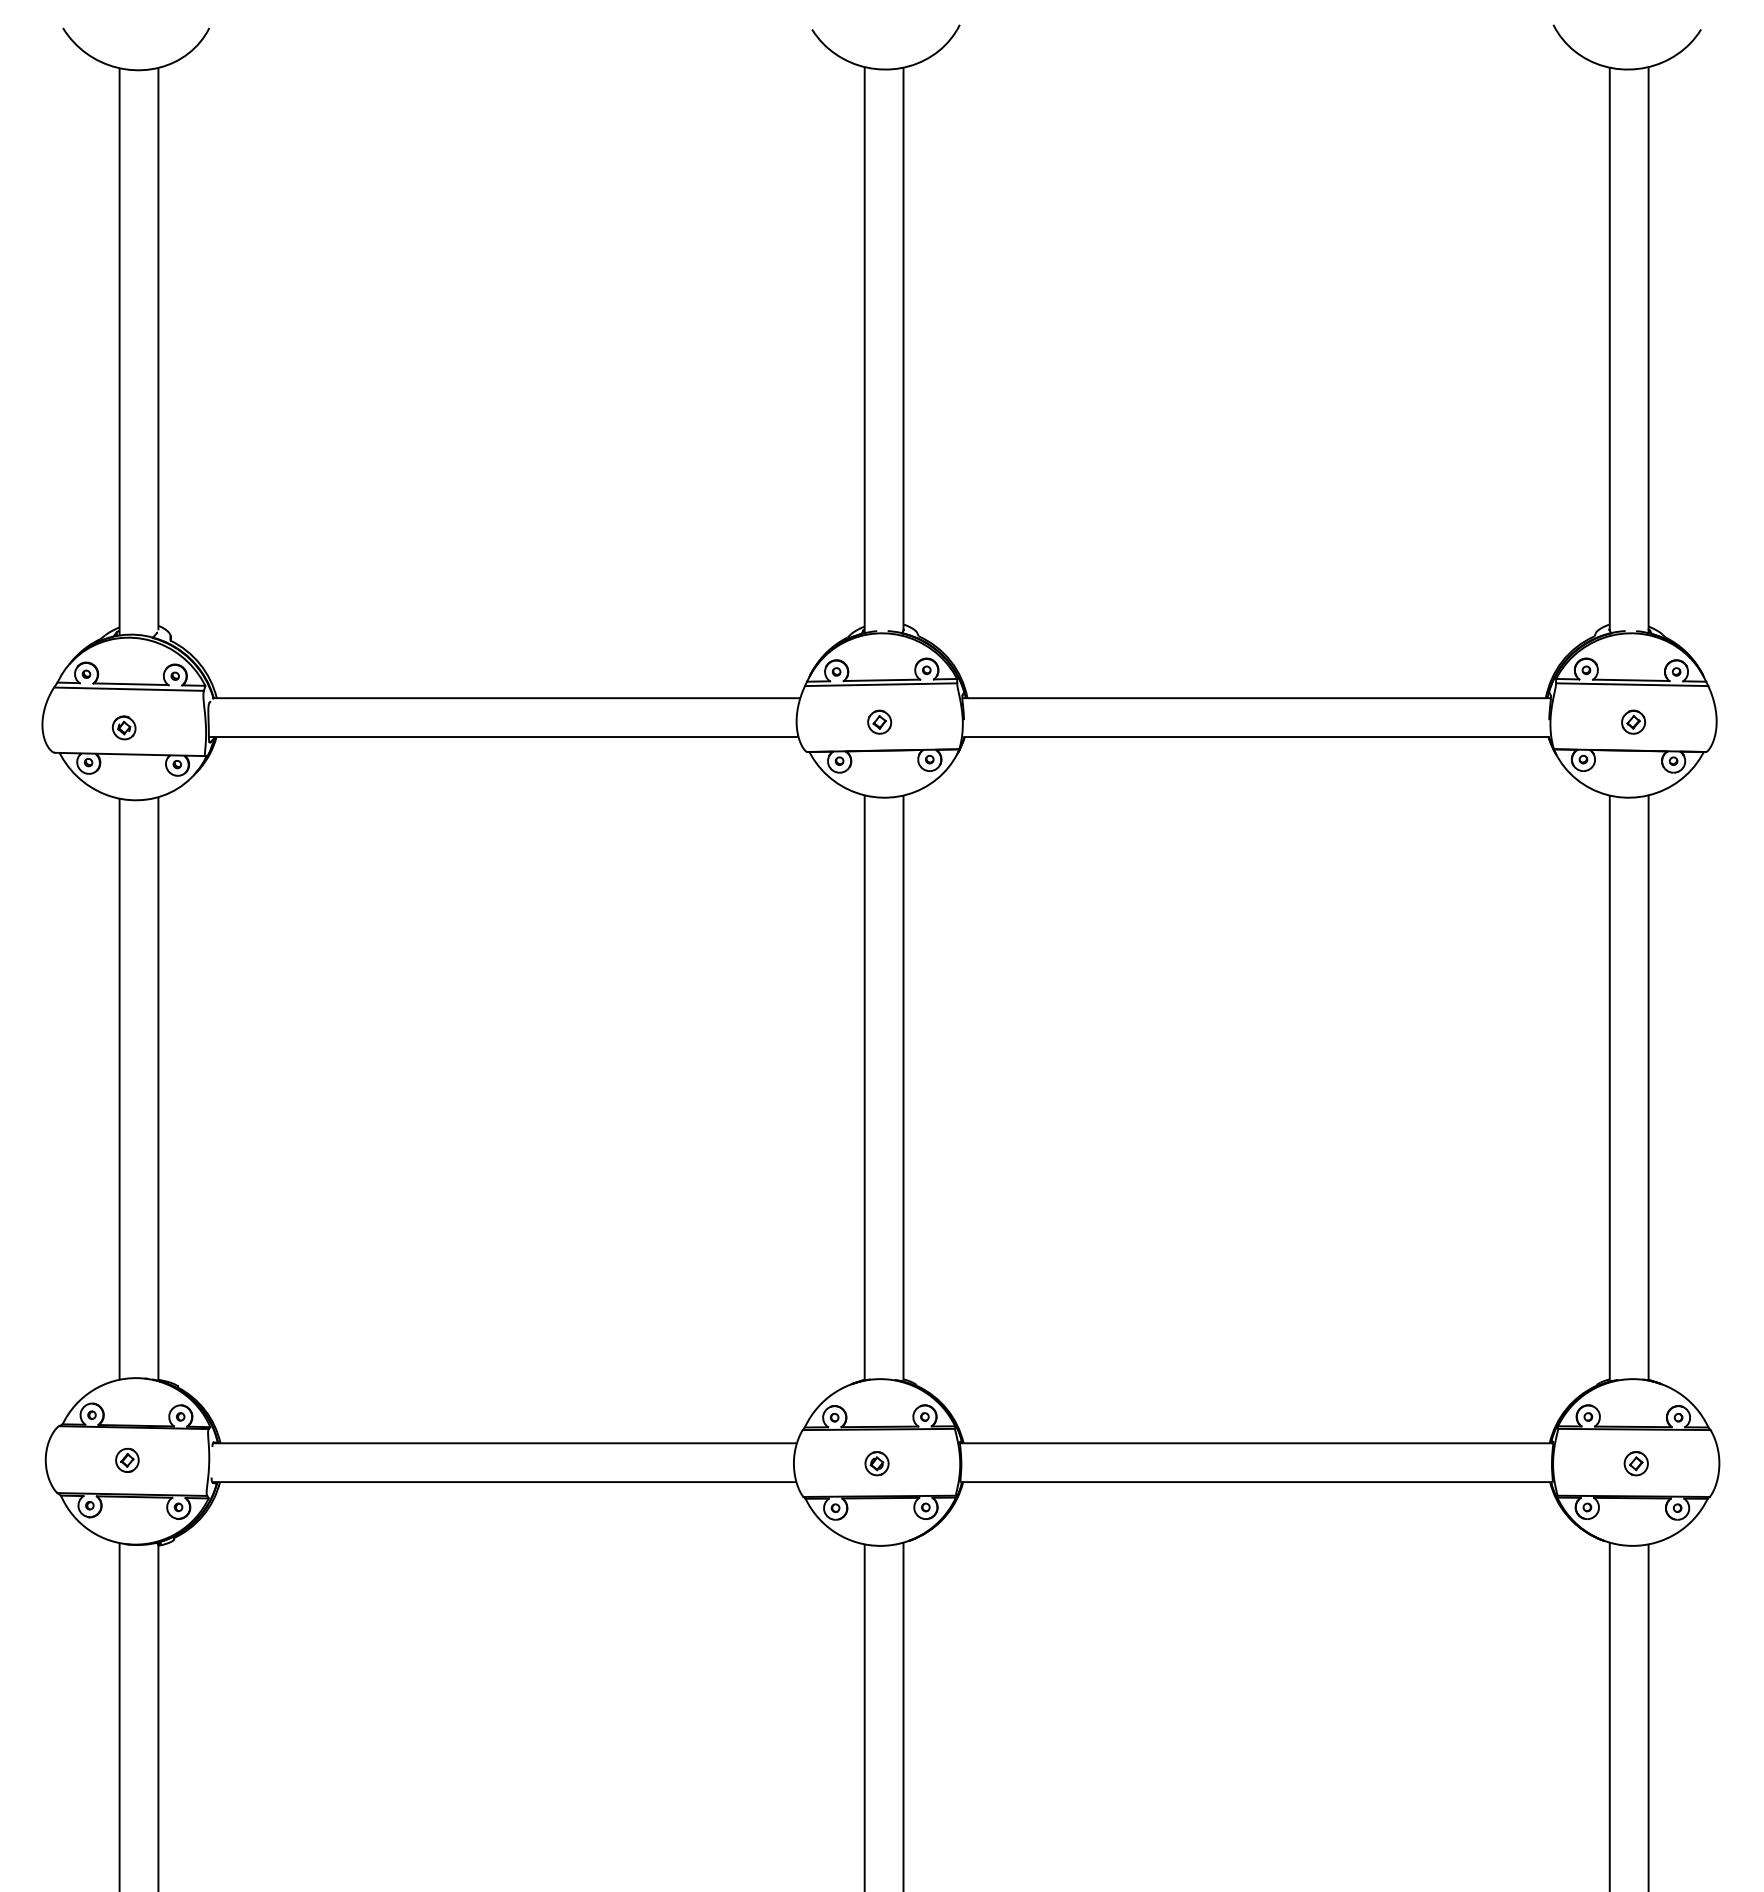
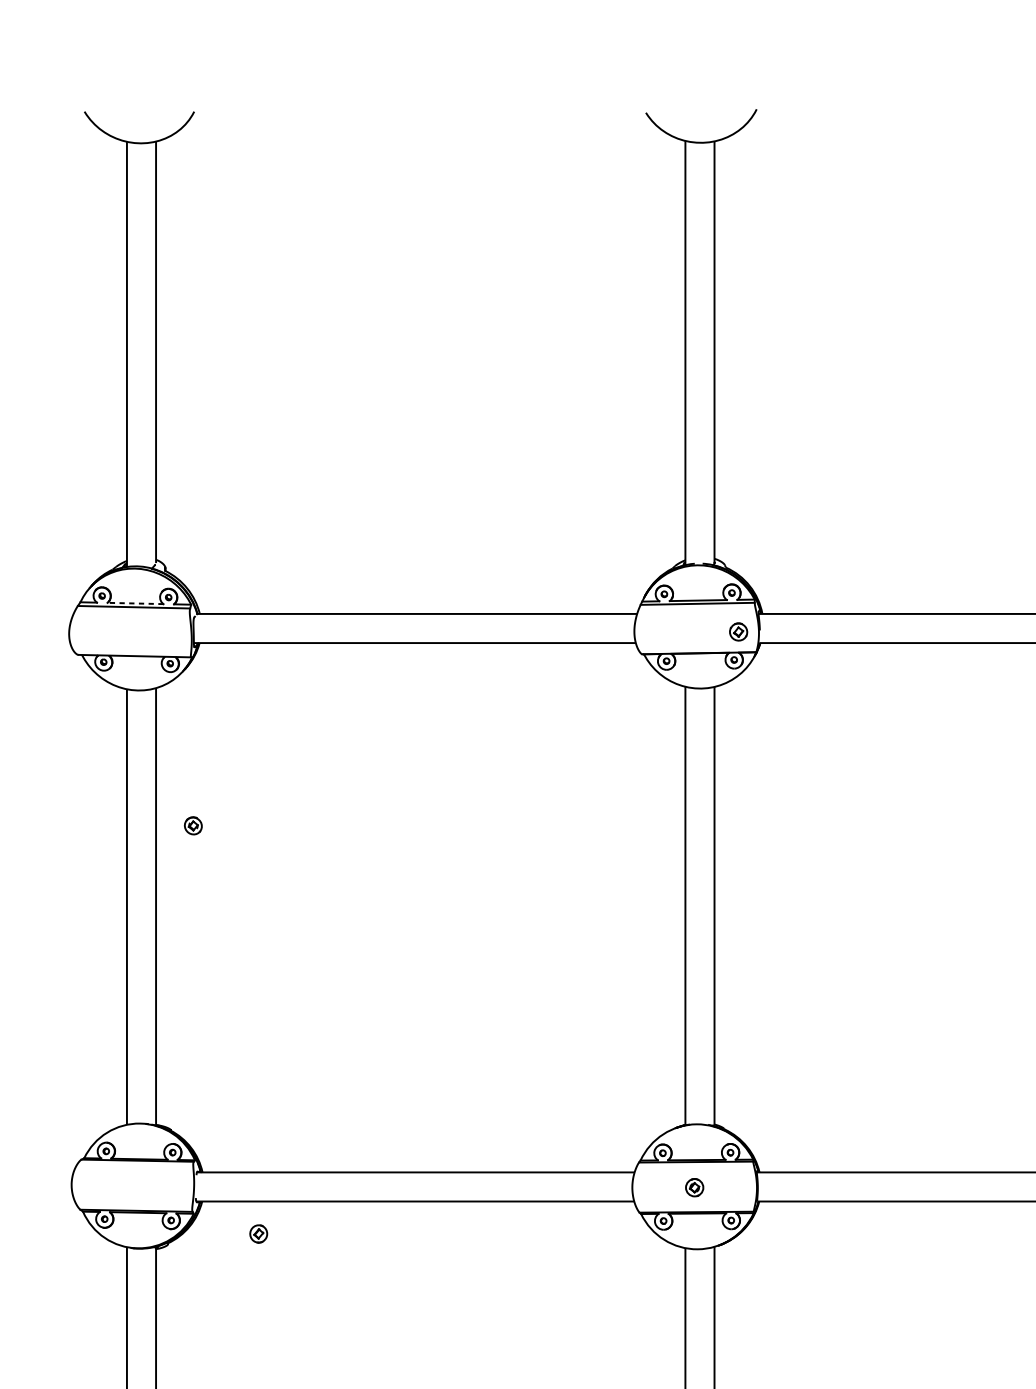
line: (130, 684) -> (135, 603), solid -> dashed
part: (879, 721) -> (738, 631), moved
part: (123, 727) -> (192, 825), moved
part: (127, 1459) -> (258, 1233), moved

